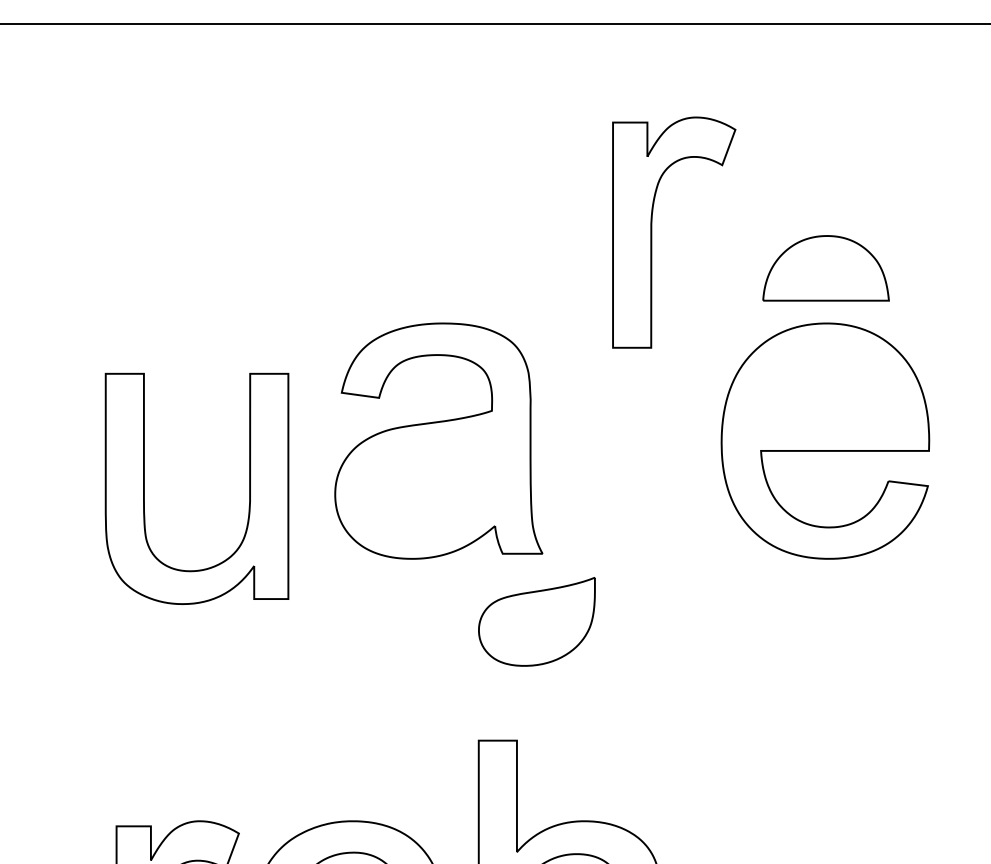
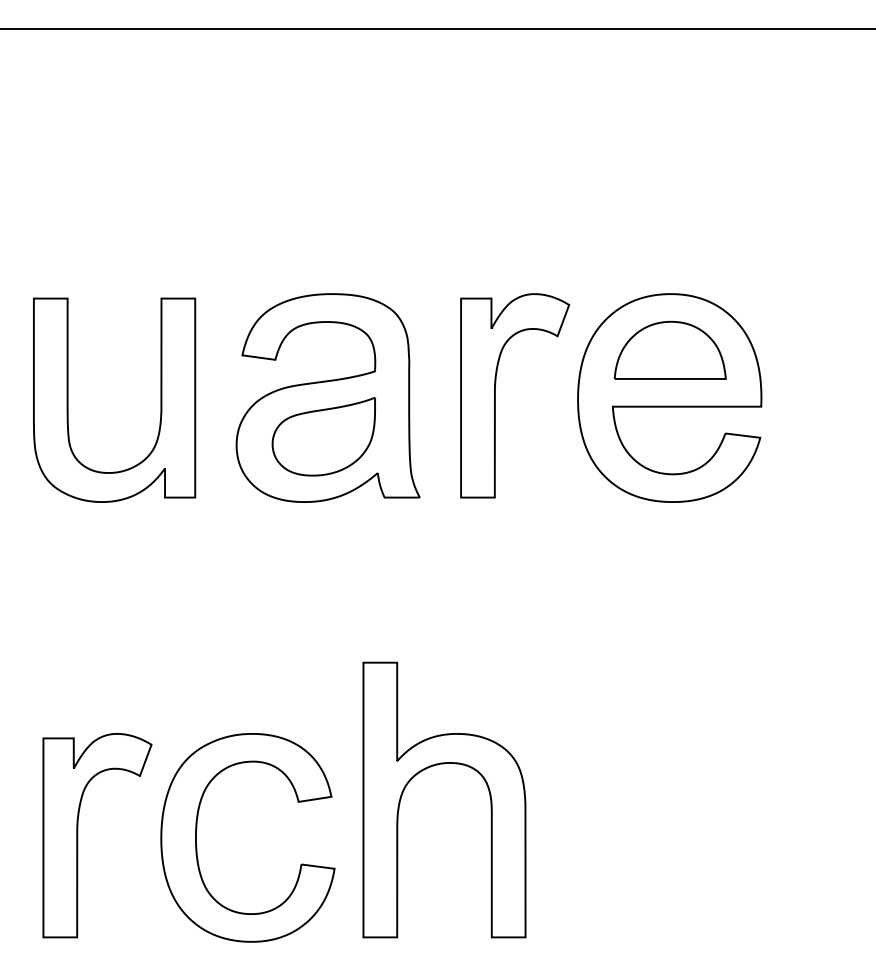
part: (651, 232) -> (495, 395), moved
part: (825, 267) -> (669, 349), moved
part: (144, 488) -> (68, 399), moved
part: (536, 621) -> (323, 436), moved

